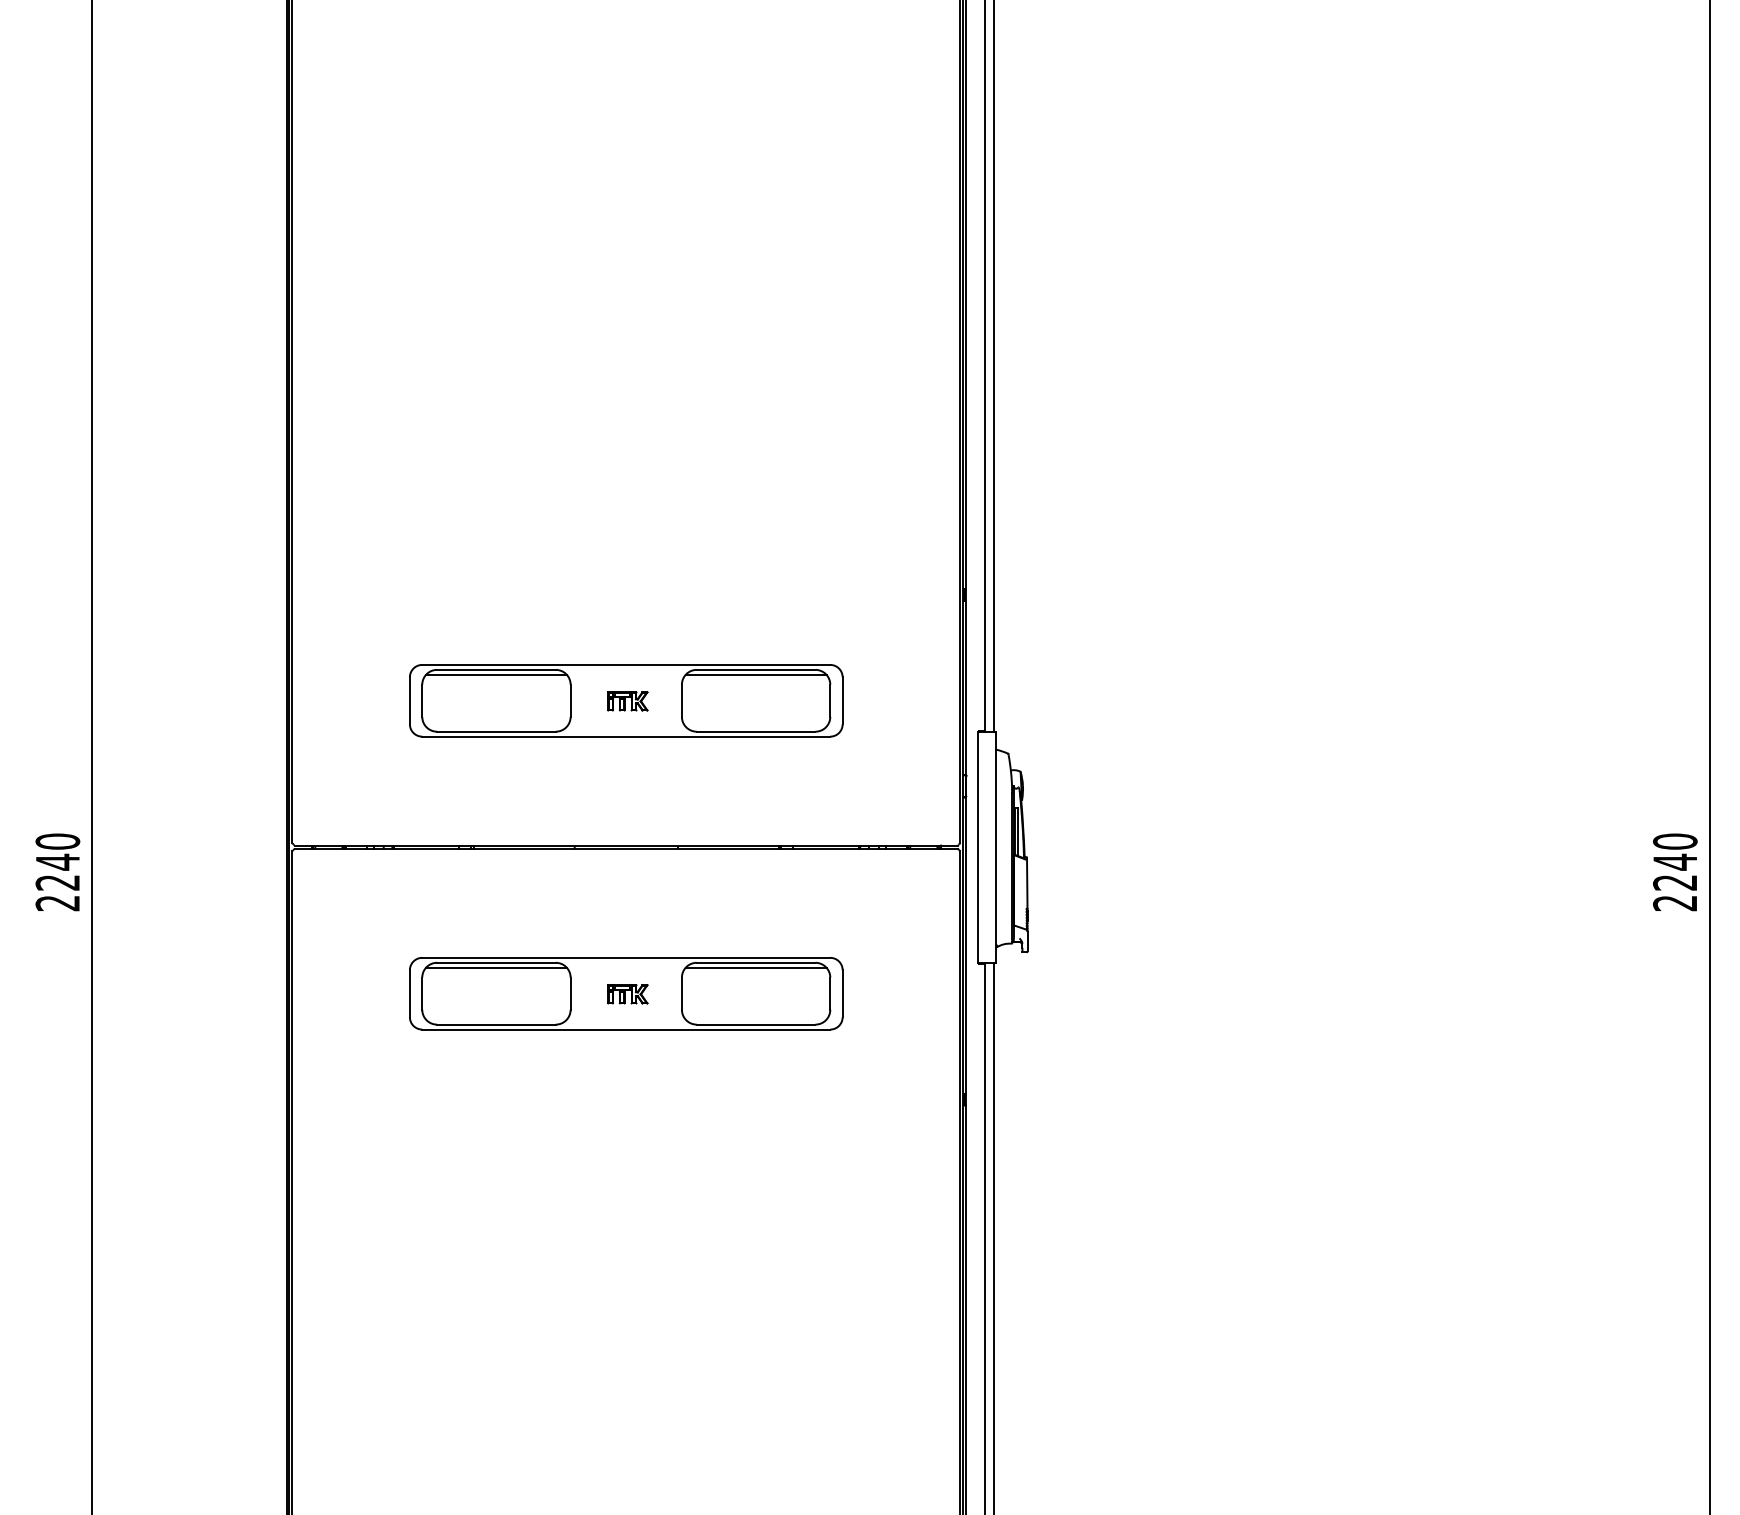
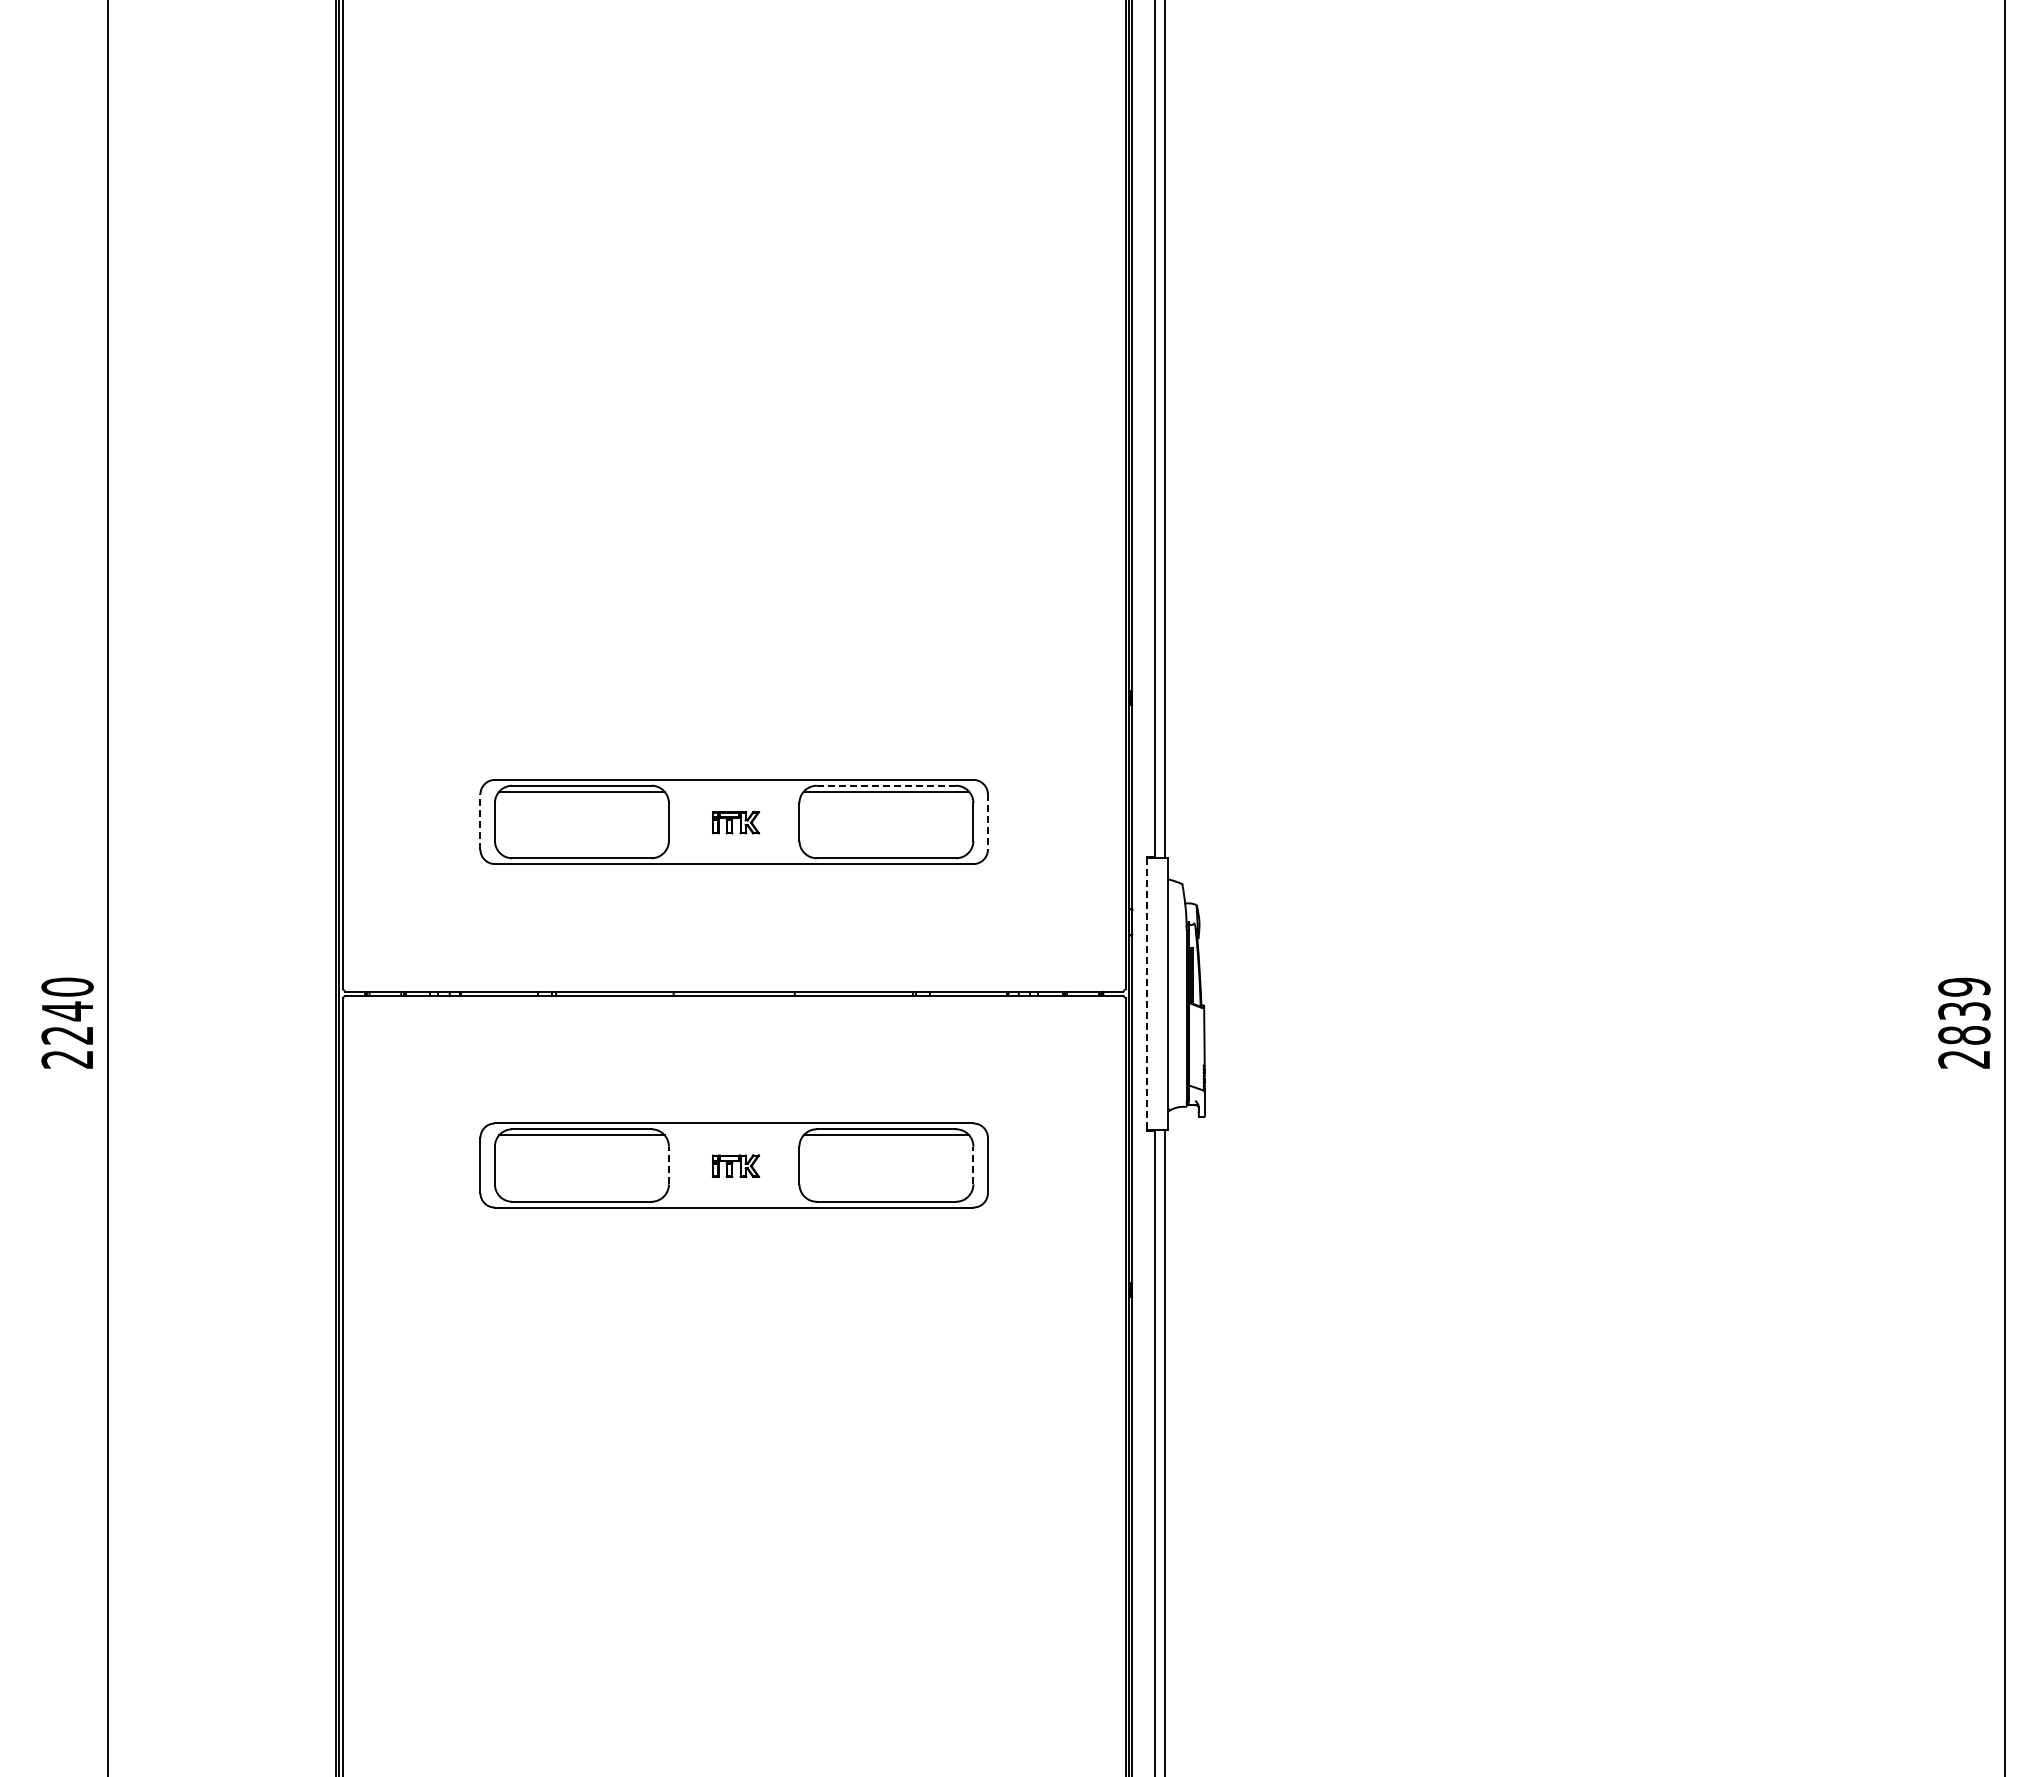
line: (756, 669) -> (886, 785), solid -> dashed
line: (409, 701) -> (480, 822), solid -> dashed
line: (842, 701) -> (987, 822), solid -> dashed
line: (978, 847) -> (1147, 994), solid -> dashed
text: (1675, 861) -> (1964, 1010), 2240 -> 2839
line: (570, 993) -> (668, 1165), solid -> dashed
line: (830, 993) -> (973, 1165), solid -> dashed

